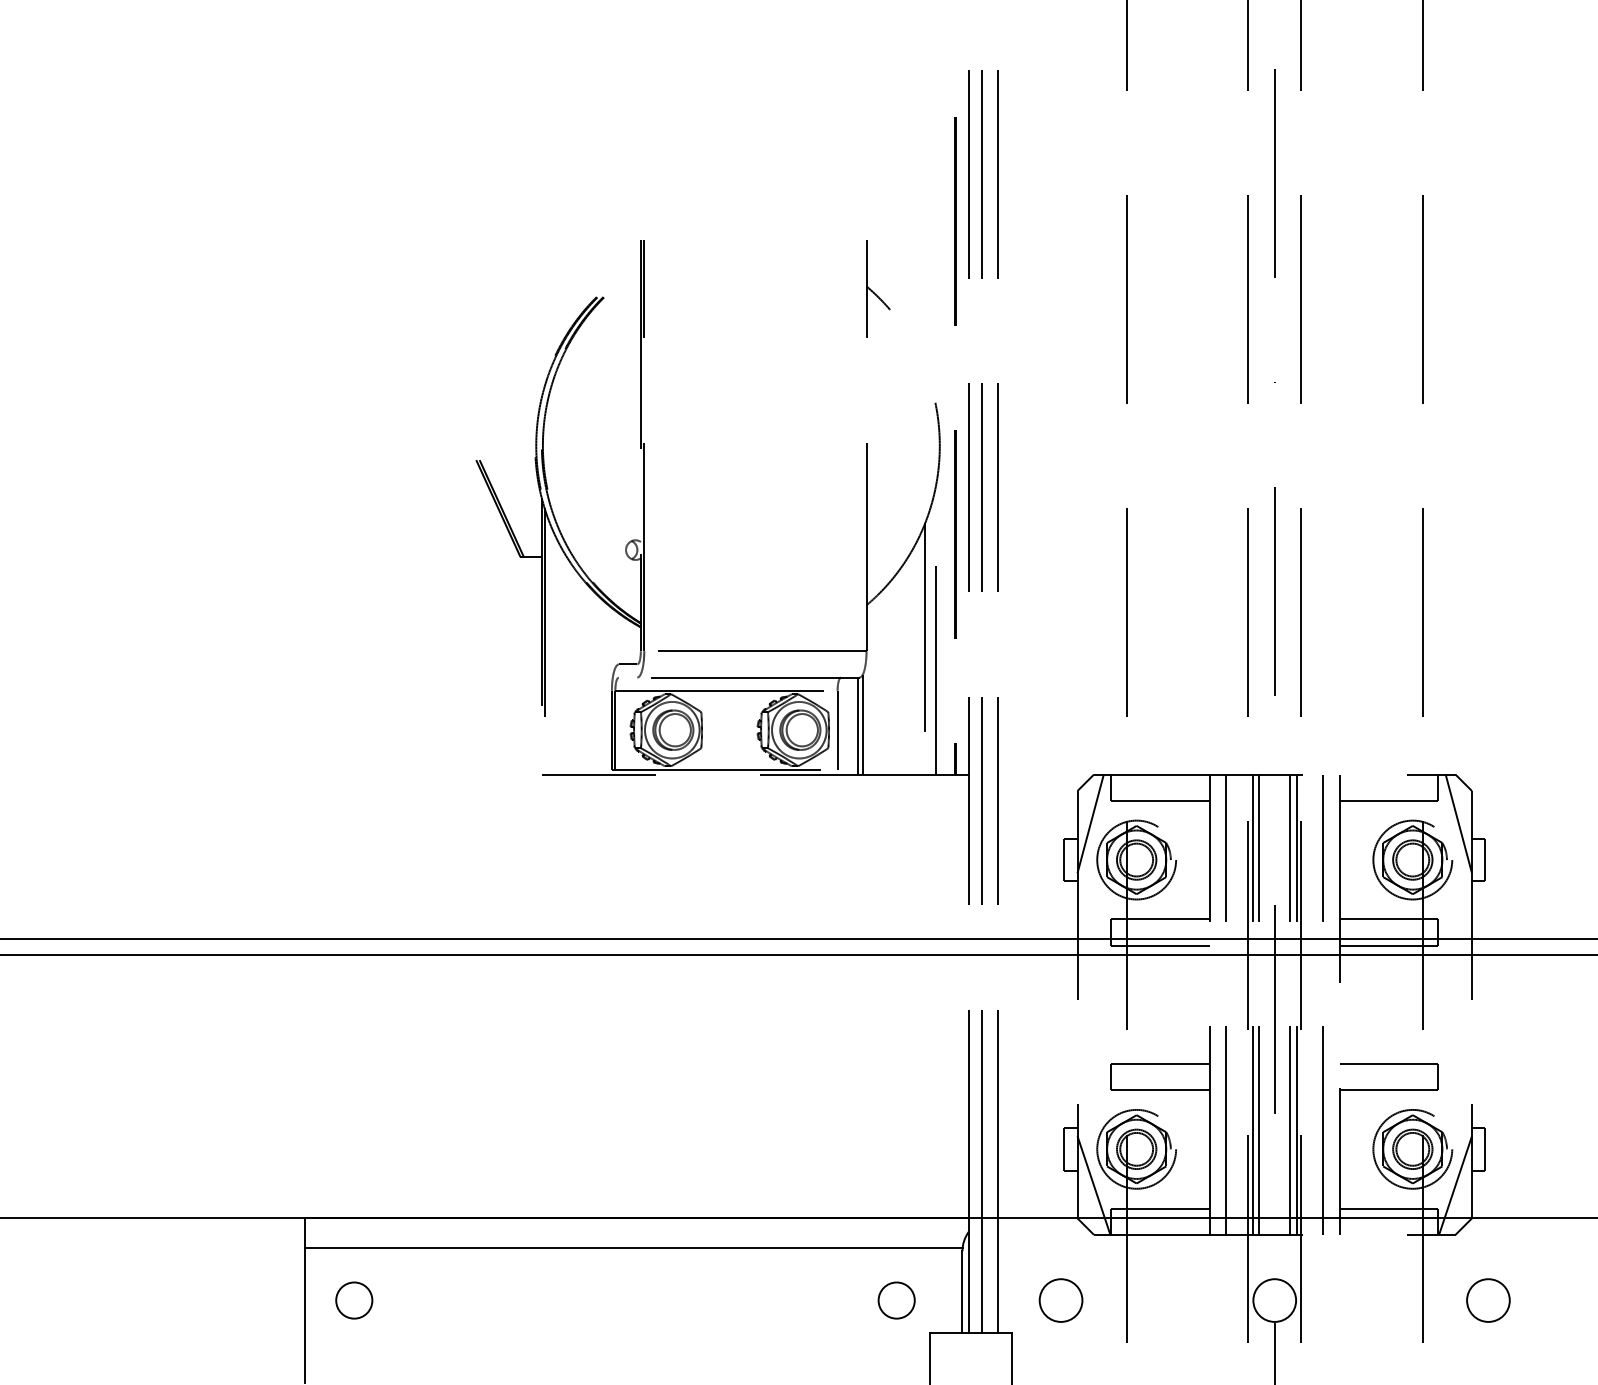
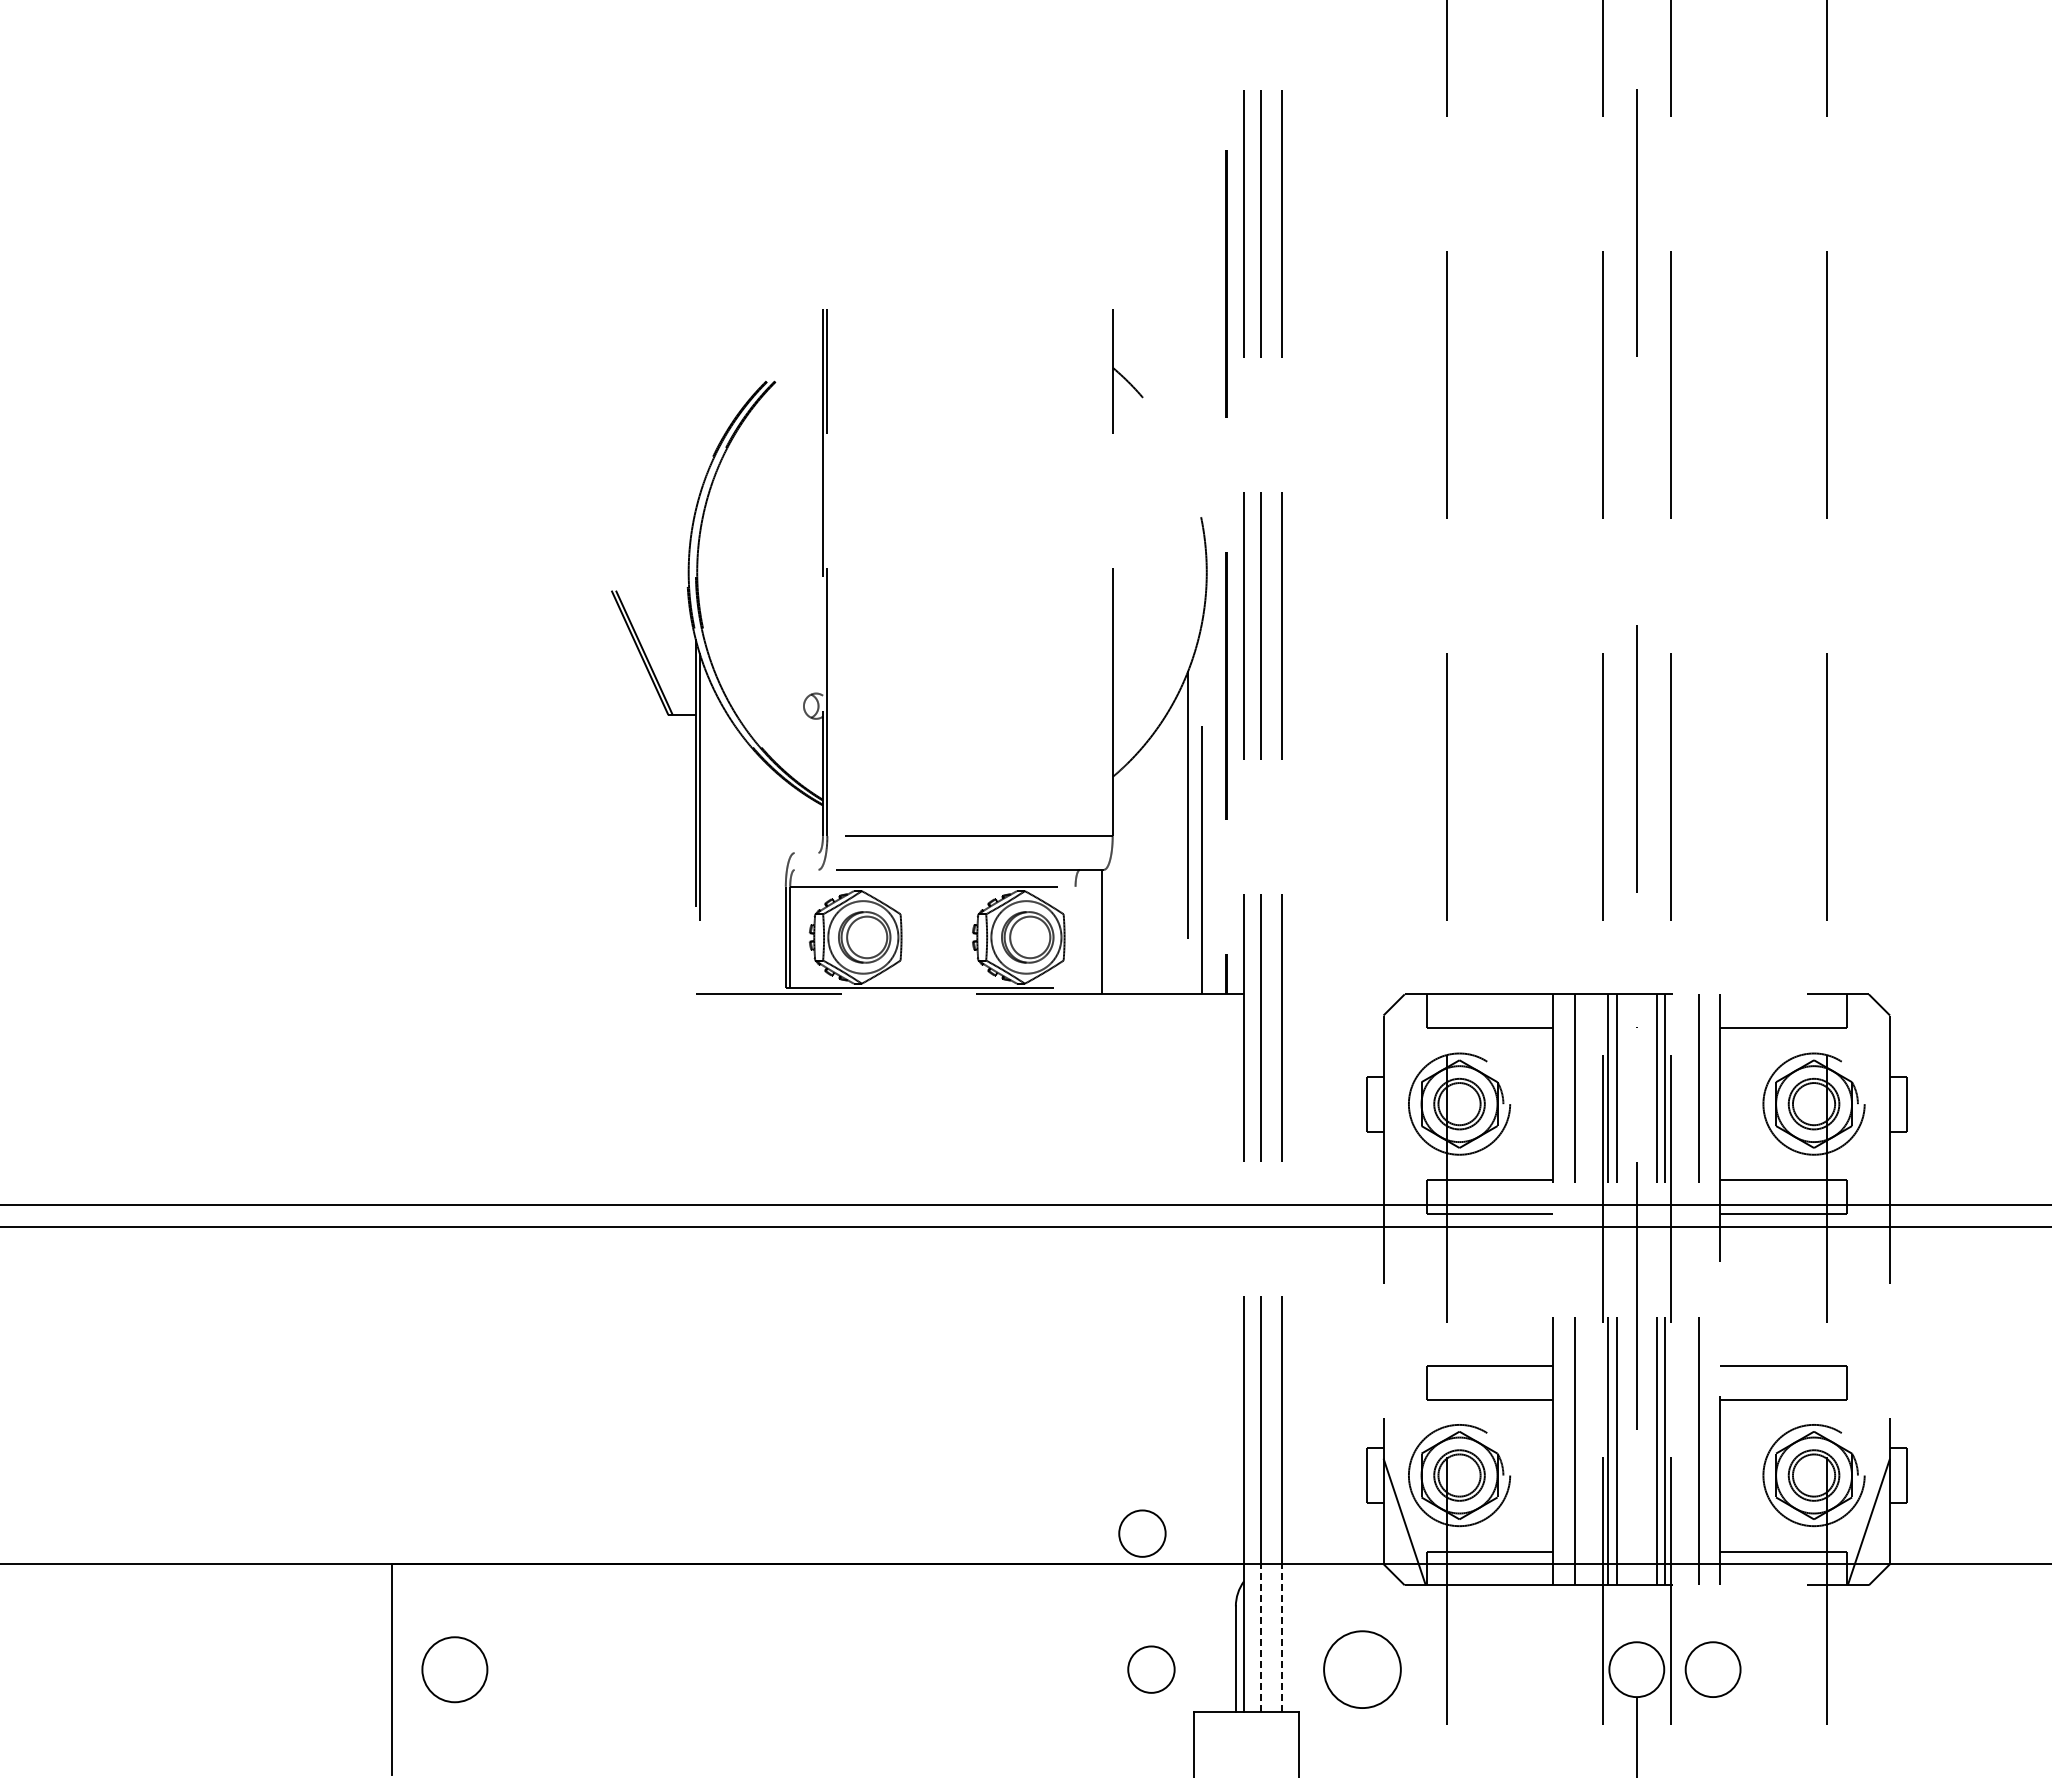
line: (628, 664) -> (806, 853), removed
line: (862, 724) -> (1107, 930), removed
line: (837, 730) -> (1075, 937), removed
line: (1090, 823) -> (1400, 1057), removed
line: (1459, 823) -> (1873, 1057), removed
circle: (889, 1194) -> (1142, 1533), added
line: (633, 1247) -> (813, 1601), removed
line: (982, 1276) -> (1261, 1638), solid -> dashed
line: (998, 1276) -> (1281, 1638), solid -> dashed
circle: (354, 1300) -> (455, 1669), size x1.4
circle: (1061, 1300) -> (1362, 1669), size x1.4
circle: (1487, 1300) -> (1712, 1669), moved

